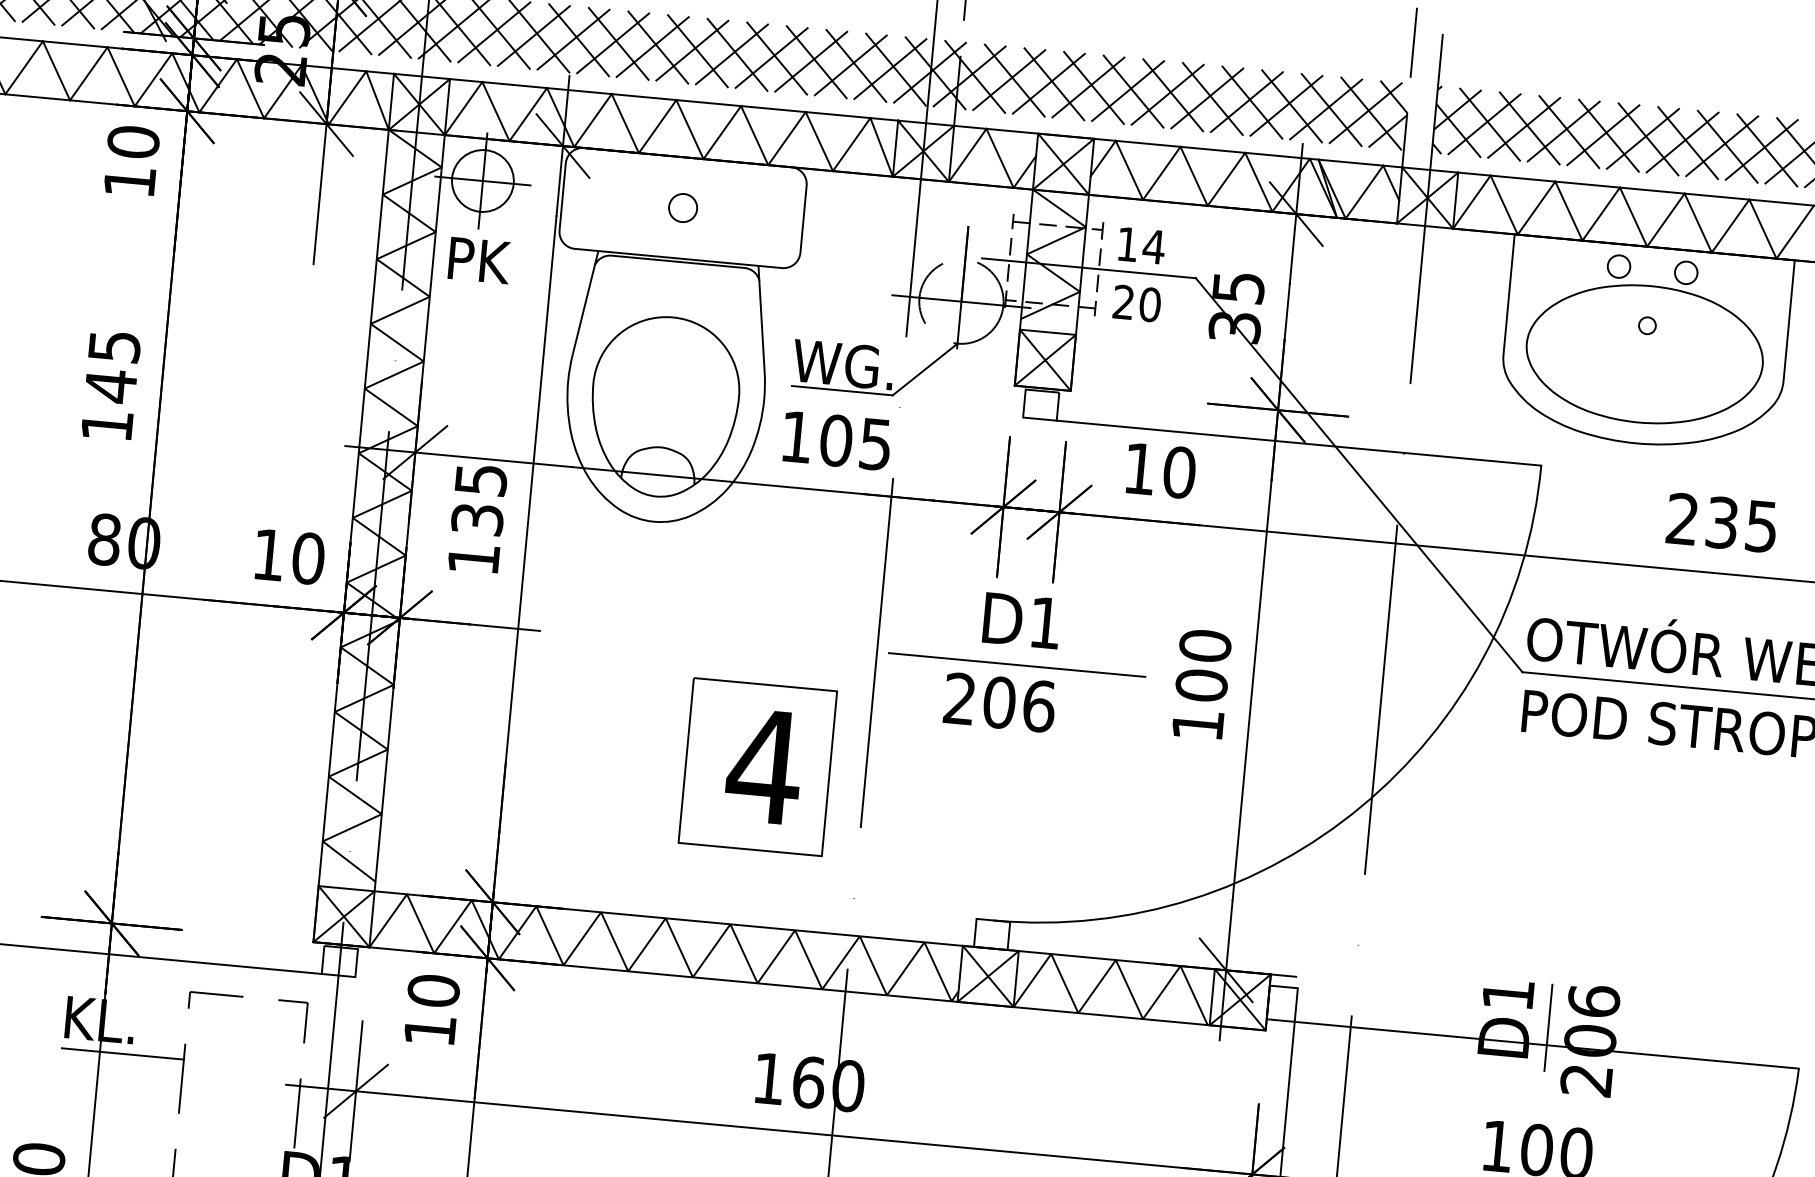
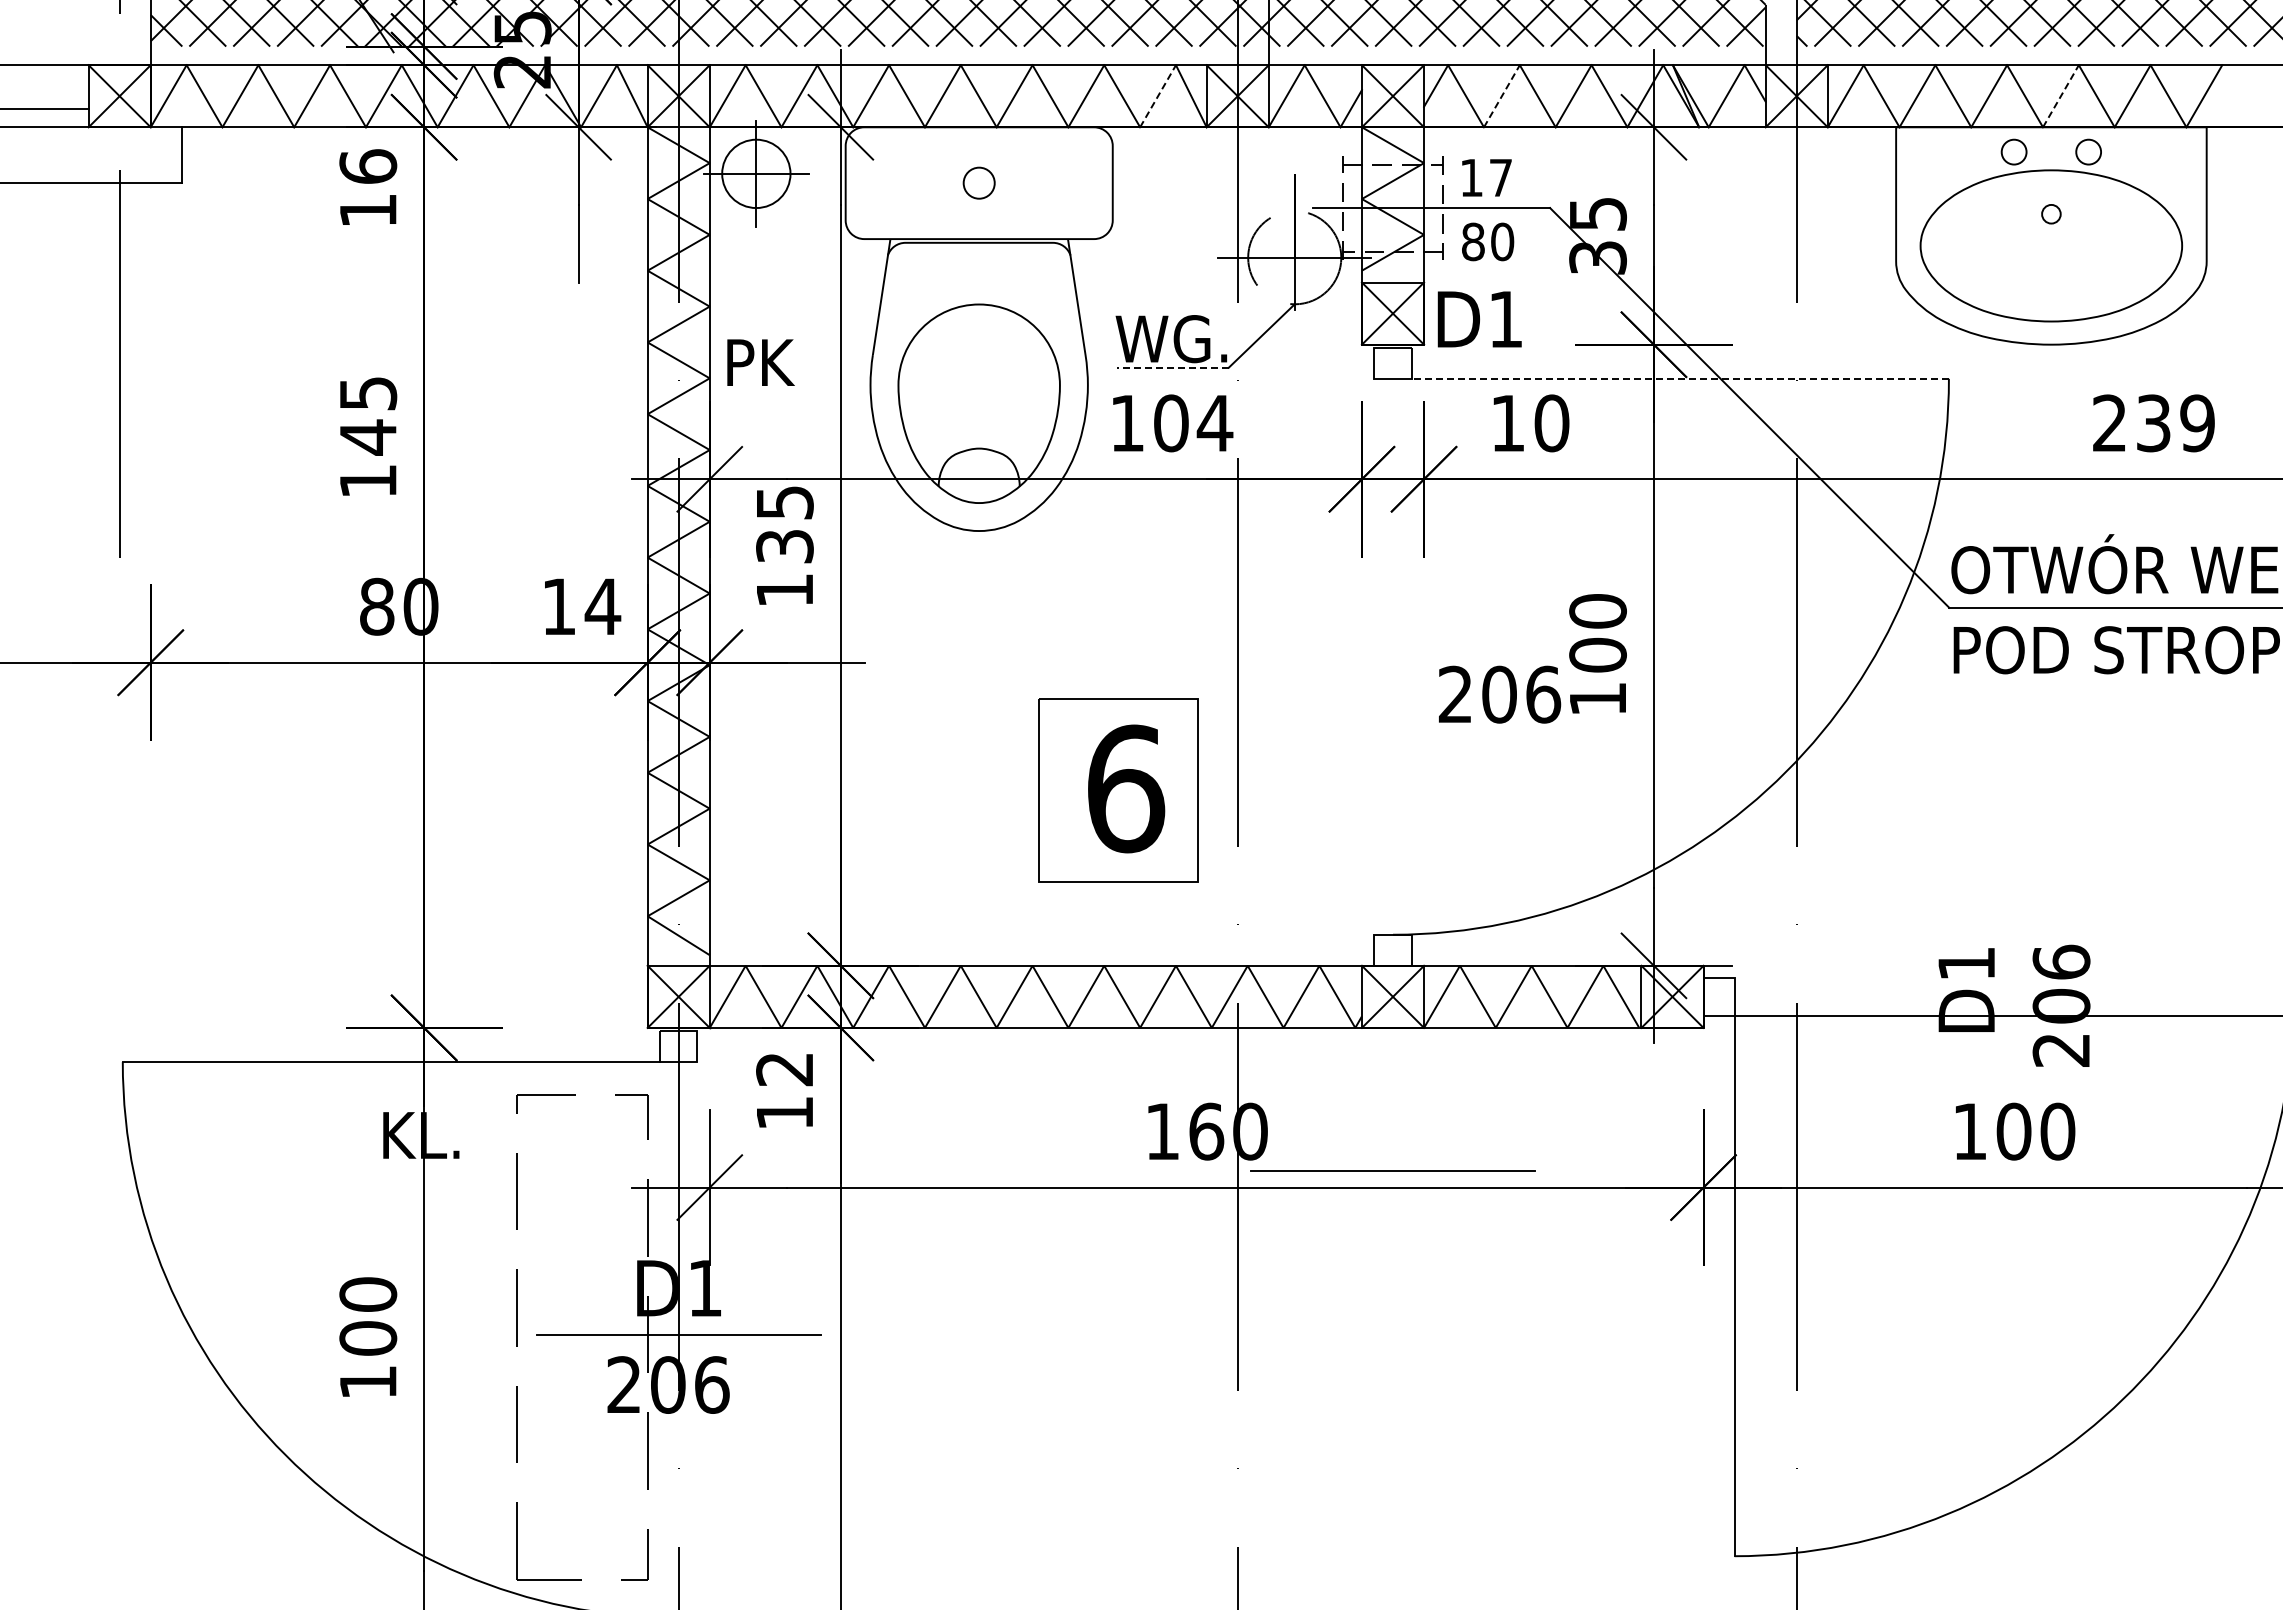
text: (133, 141) -> (368, 166), 10 -> 16
line: (852, 144) -> (1158, 96), solid -> dashed
line: (1161, 173) -> (1501, 96), solid -> dashed
line: (1665, 220) -> (2060, 96), solid -> dashed
text: (1153, 246) -> (1500, 177), 14 -> 17
text: (479, 260) -> (760, 362), moved
text: (1124, 301) -> (1473, 241), 20 -> 80
line: (842, 390) -> (1172, 367), solid -> dashed
line: (1299, 442) -> (1680, 378), solid -> dashed
text: (875, 444) -> (1214, 423), 105 -> 104
text: (1761, 526) -> (2197, 423), 235 -> 239
text: (307, 558) -> (602, 606), 10 -> 14
text: (1021, 620) -> (1479, 319), moved
line: (1016, 664) -> (1392, 1170), moved
text: (1000, 702) -> (1500, 694), moved
text: (764, 766) -> (1125, 788), 4 -> 6
text: (433, 991) -> (784, 1069), 10 -> 12
line: (1548, 1028) -> (2014, 996), removed
line: (122, 1054) -> (449, 1170), removed

